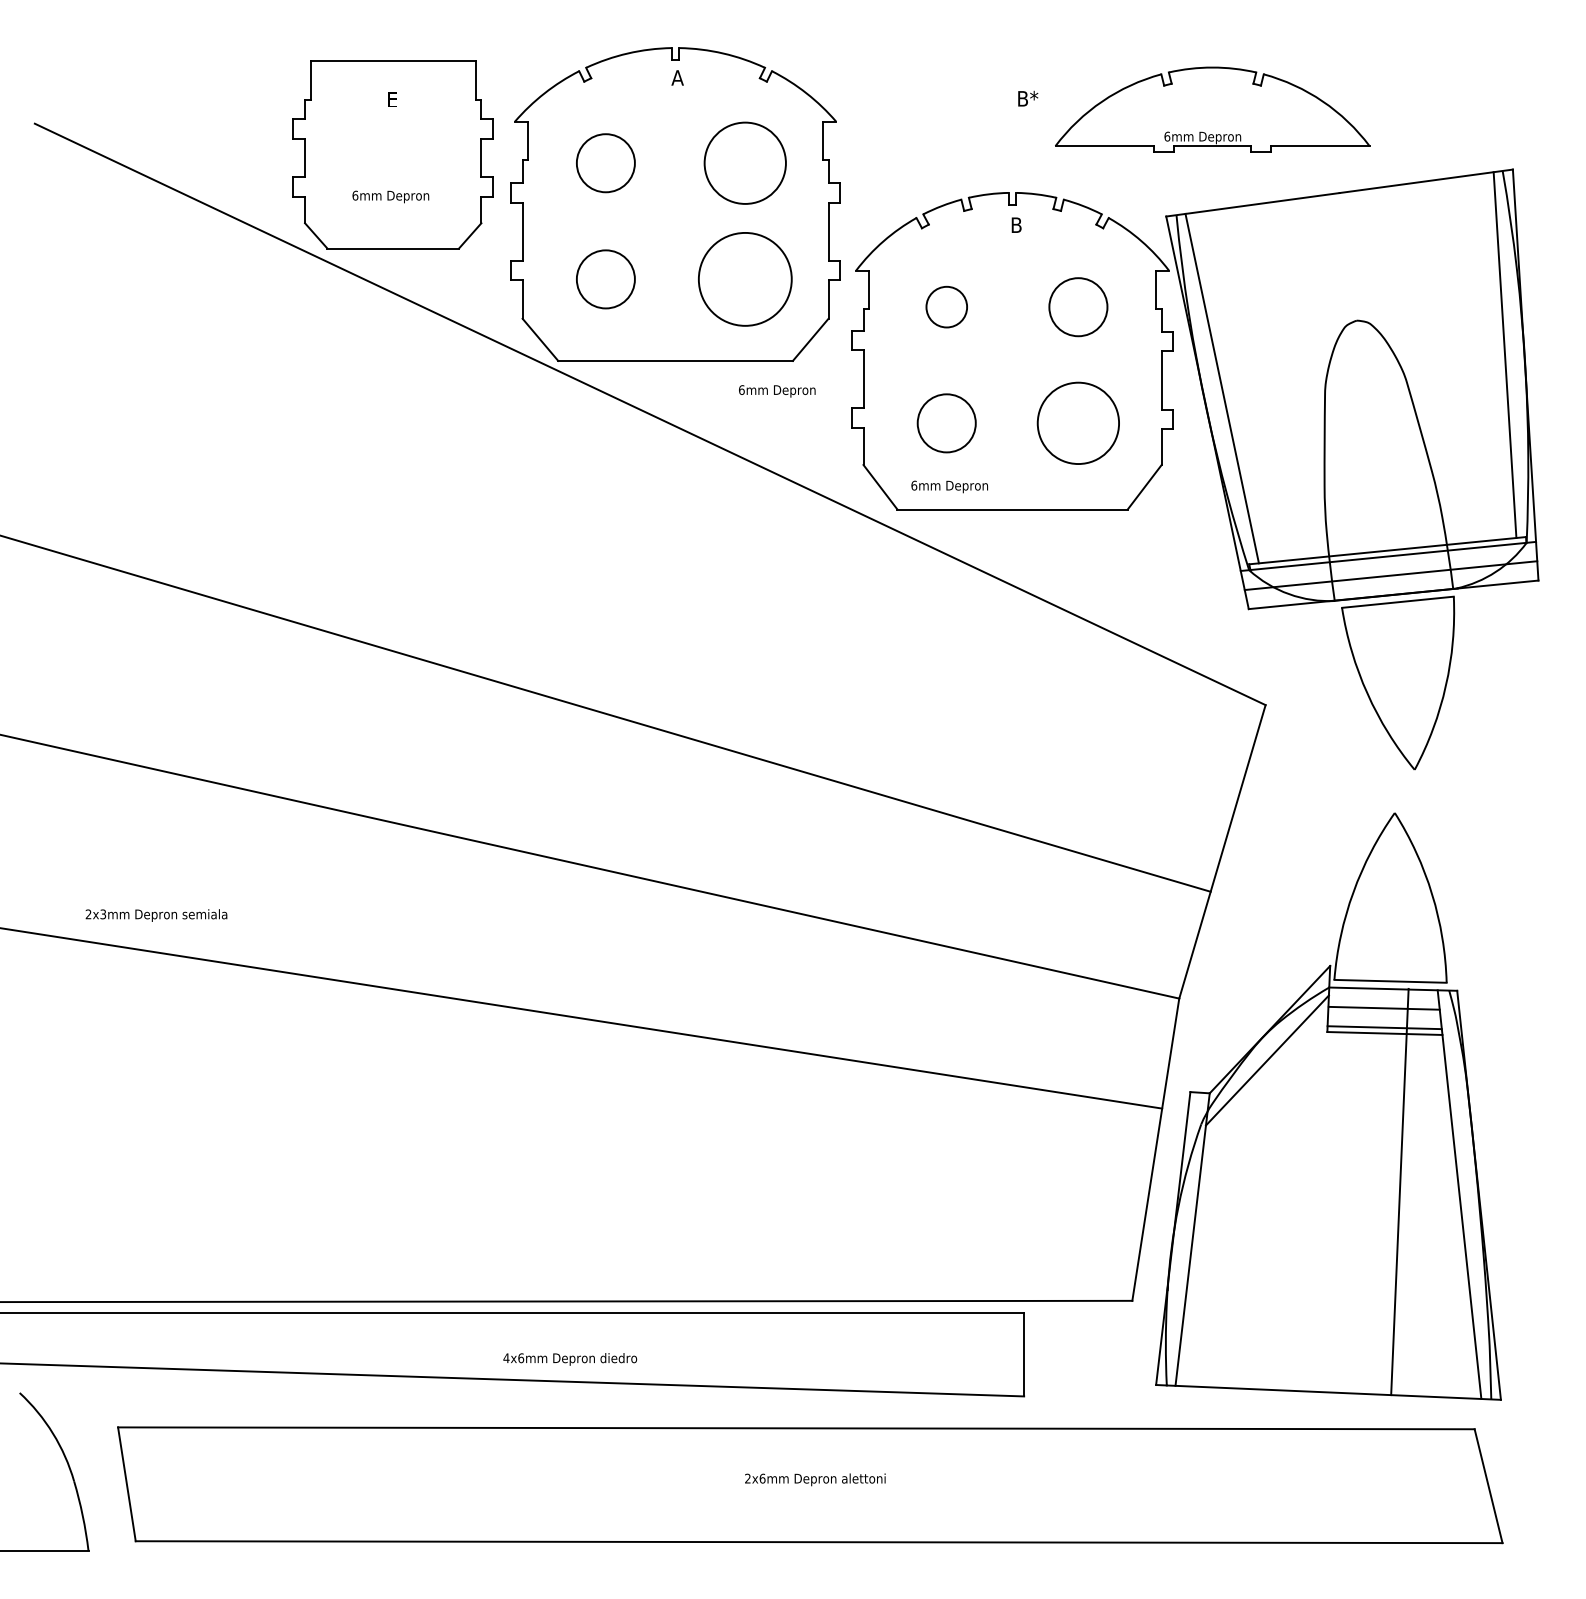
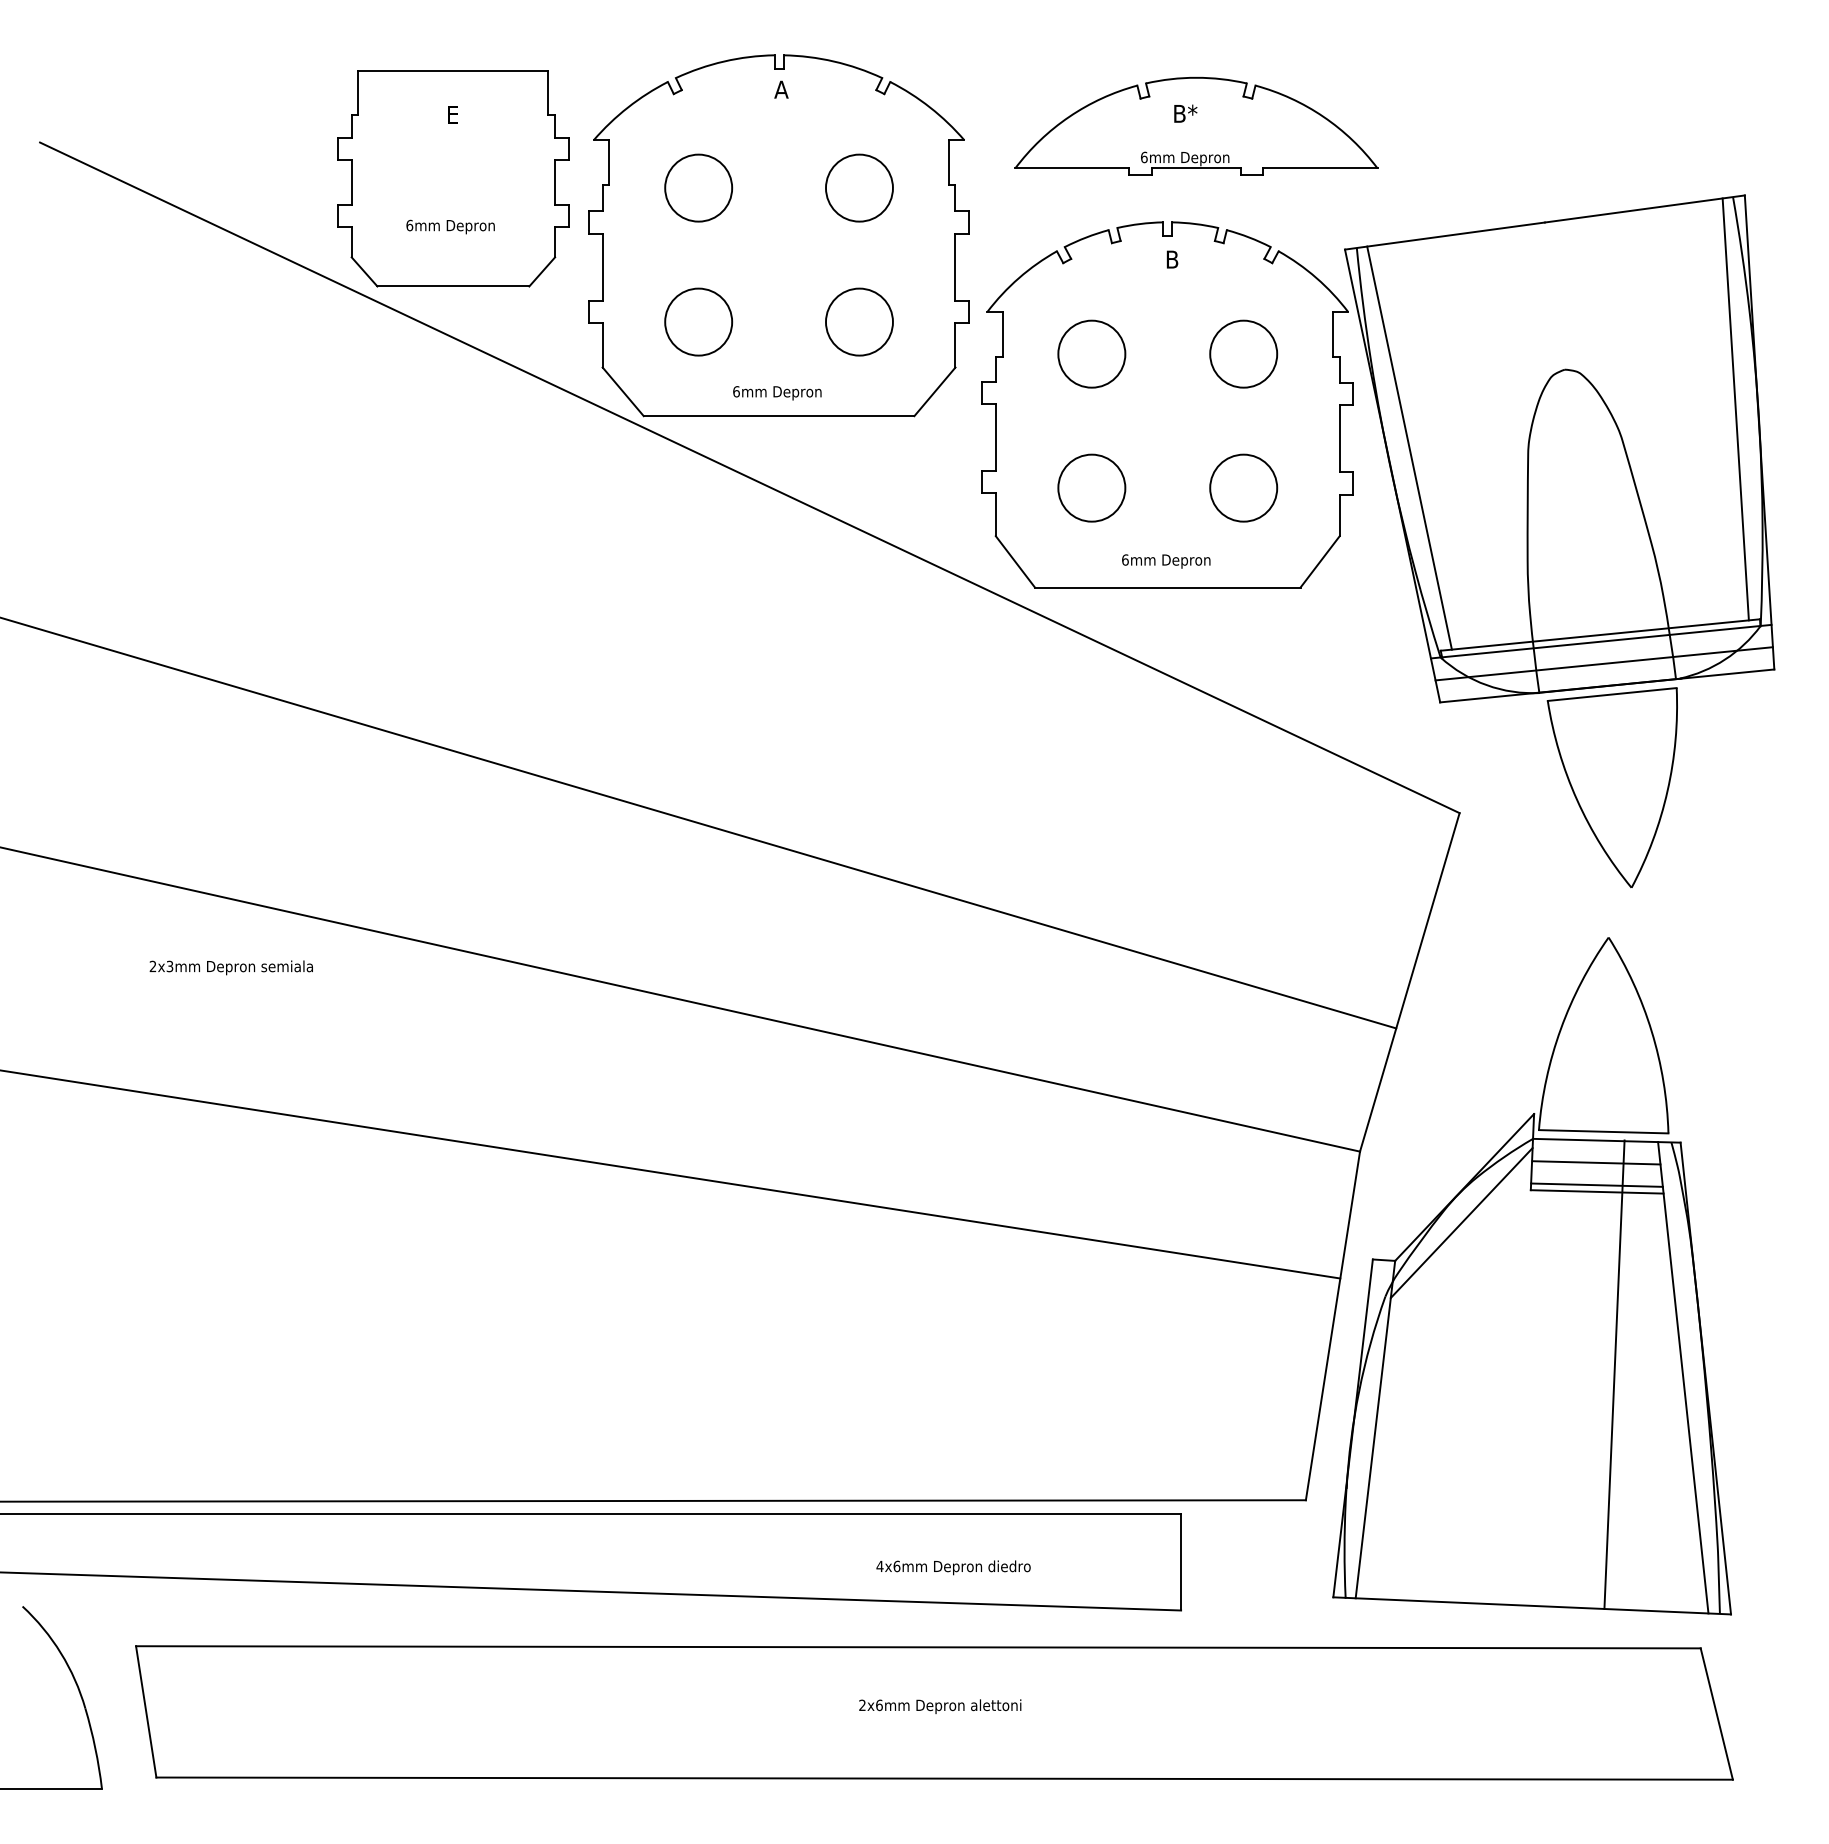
part: (1212, 108) -> (1196, 125), moved
circle: (745, 162) -> (859, 187), size x0.71
circle: (744, 278) -> (858, 321), size x0.62
circle: (946, 306) -> (1091, 353), size x1.43
text: (777, 391) -> (777, 393), moved
circle: (1078, 422) -> (1243, 487), size x0.71
text: (949, 486) -> (1166, 561), moved
text: (155, 915) -> (230, 967), moved
text: (570, 1359) -> (953, 1567), moved

